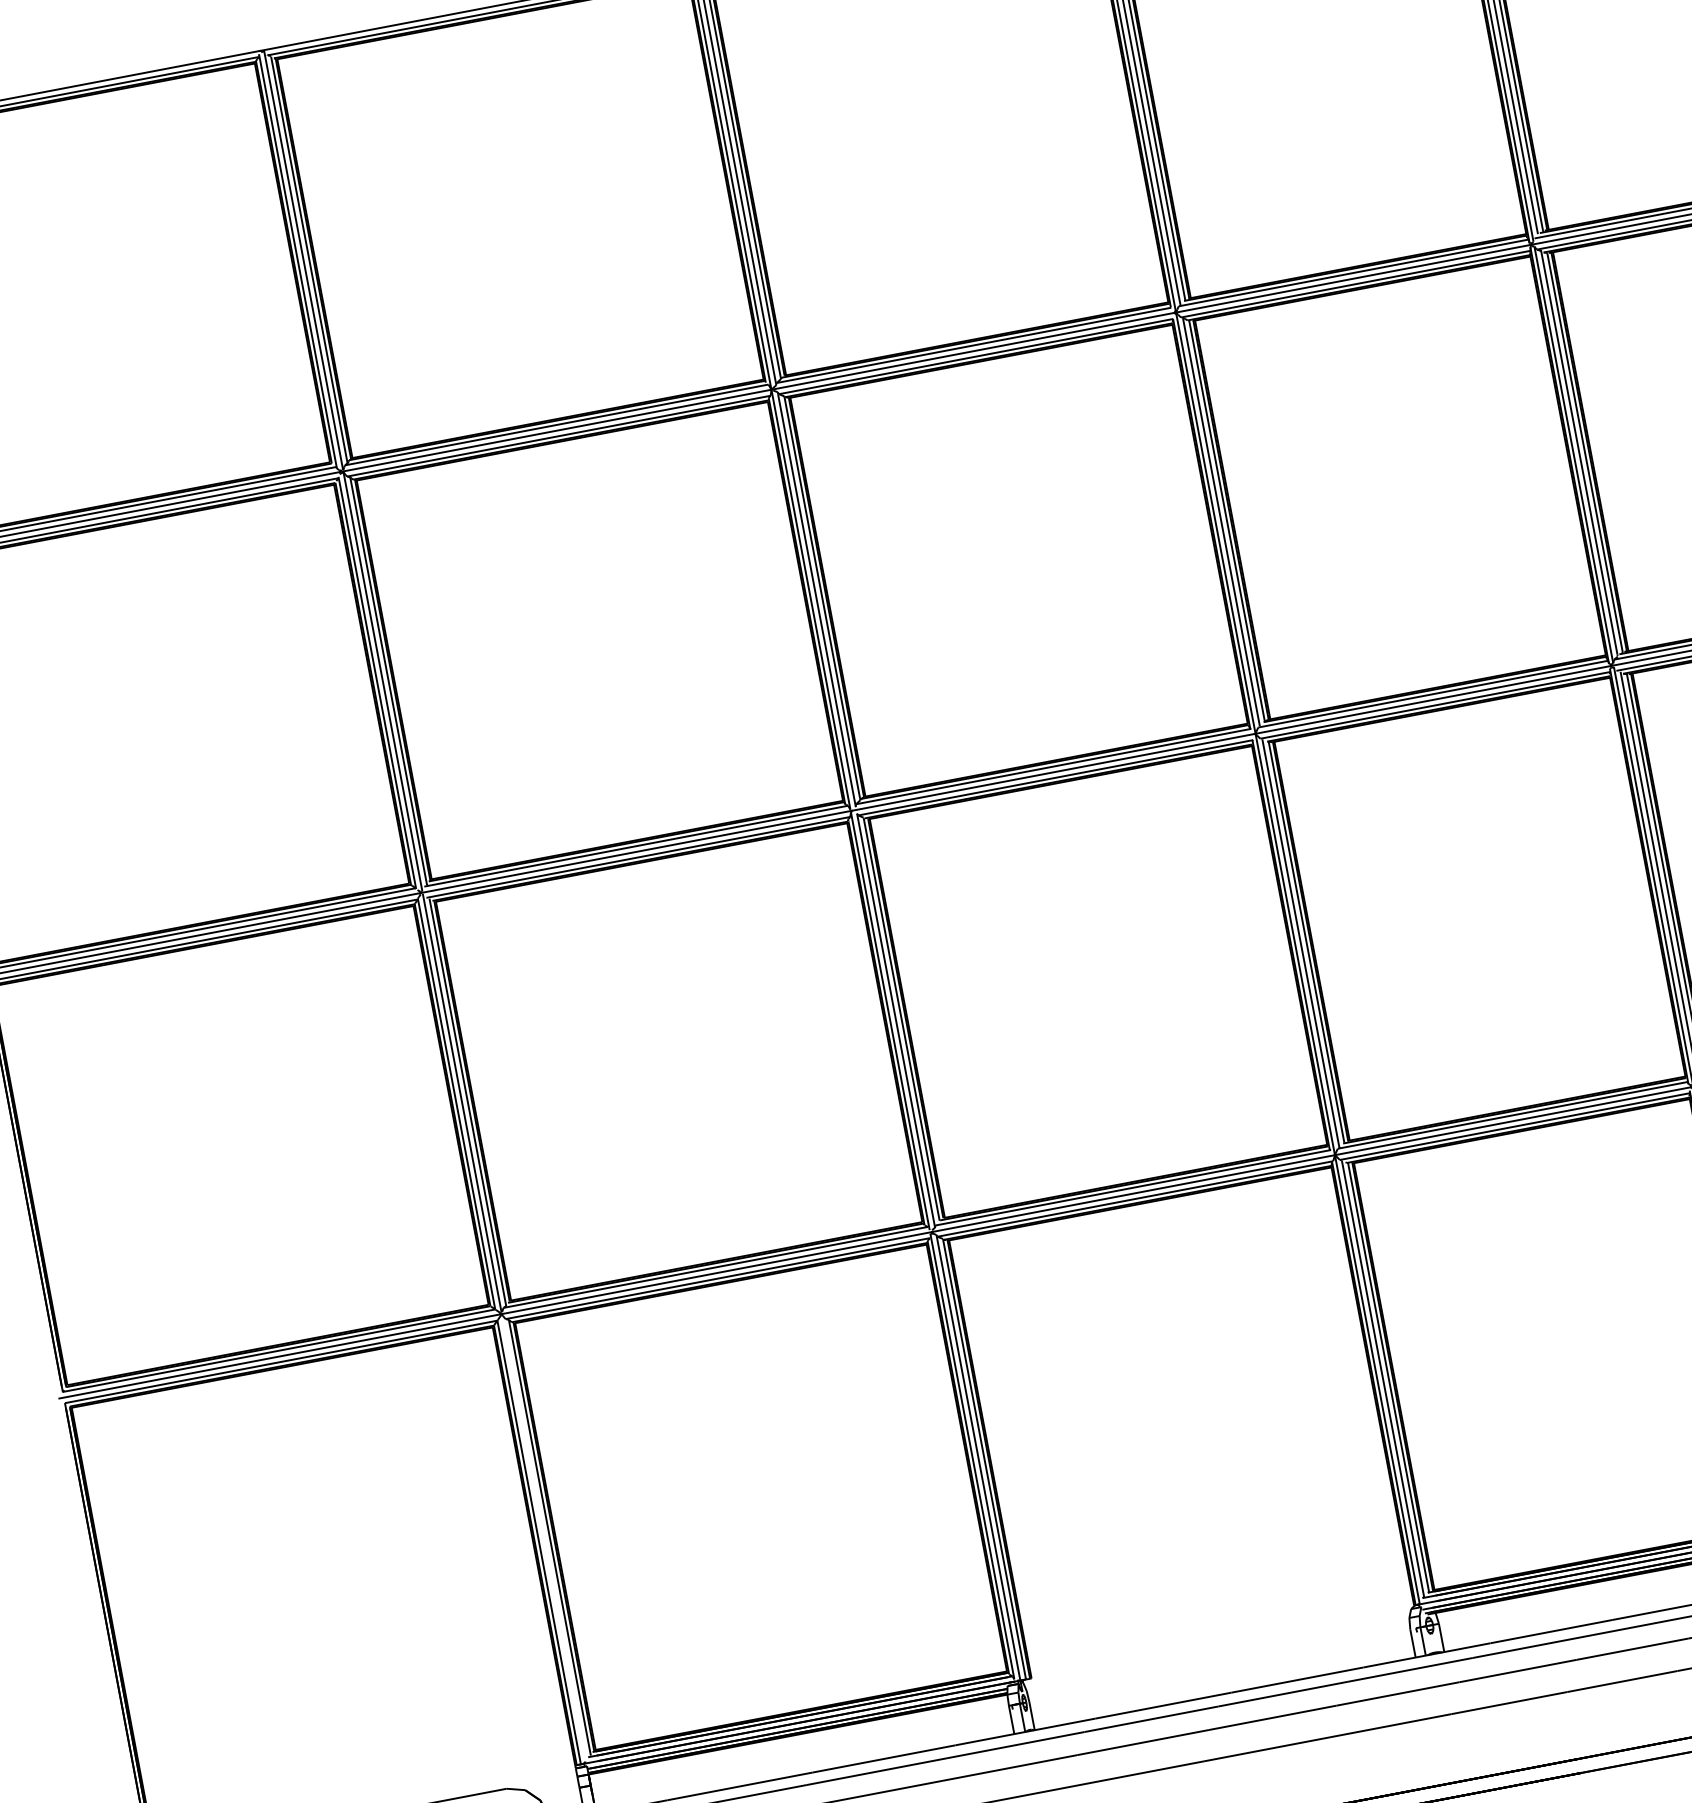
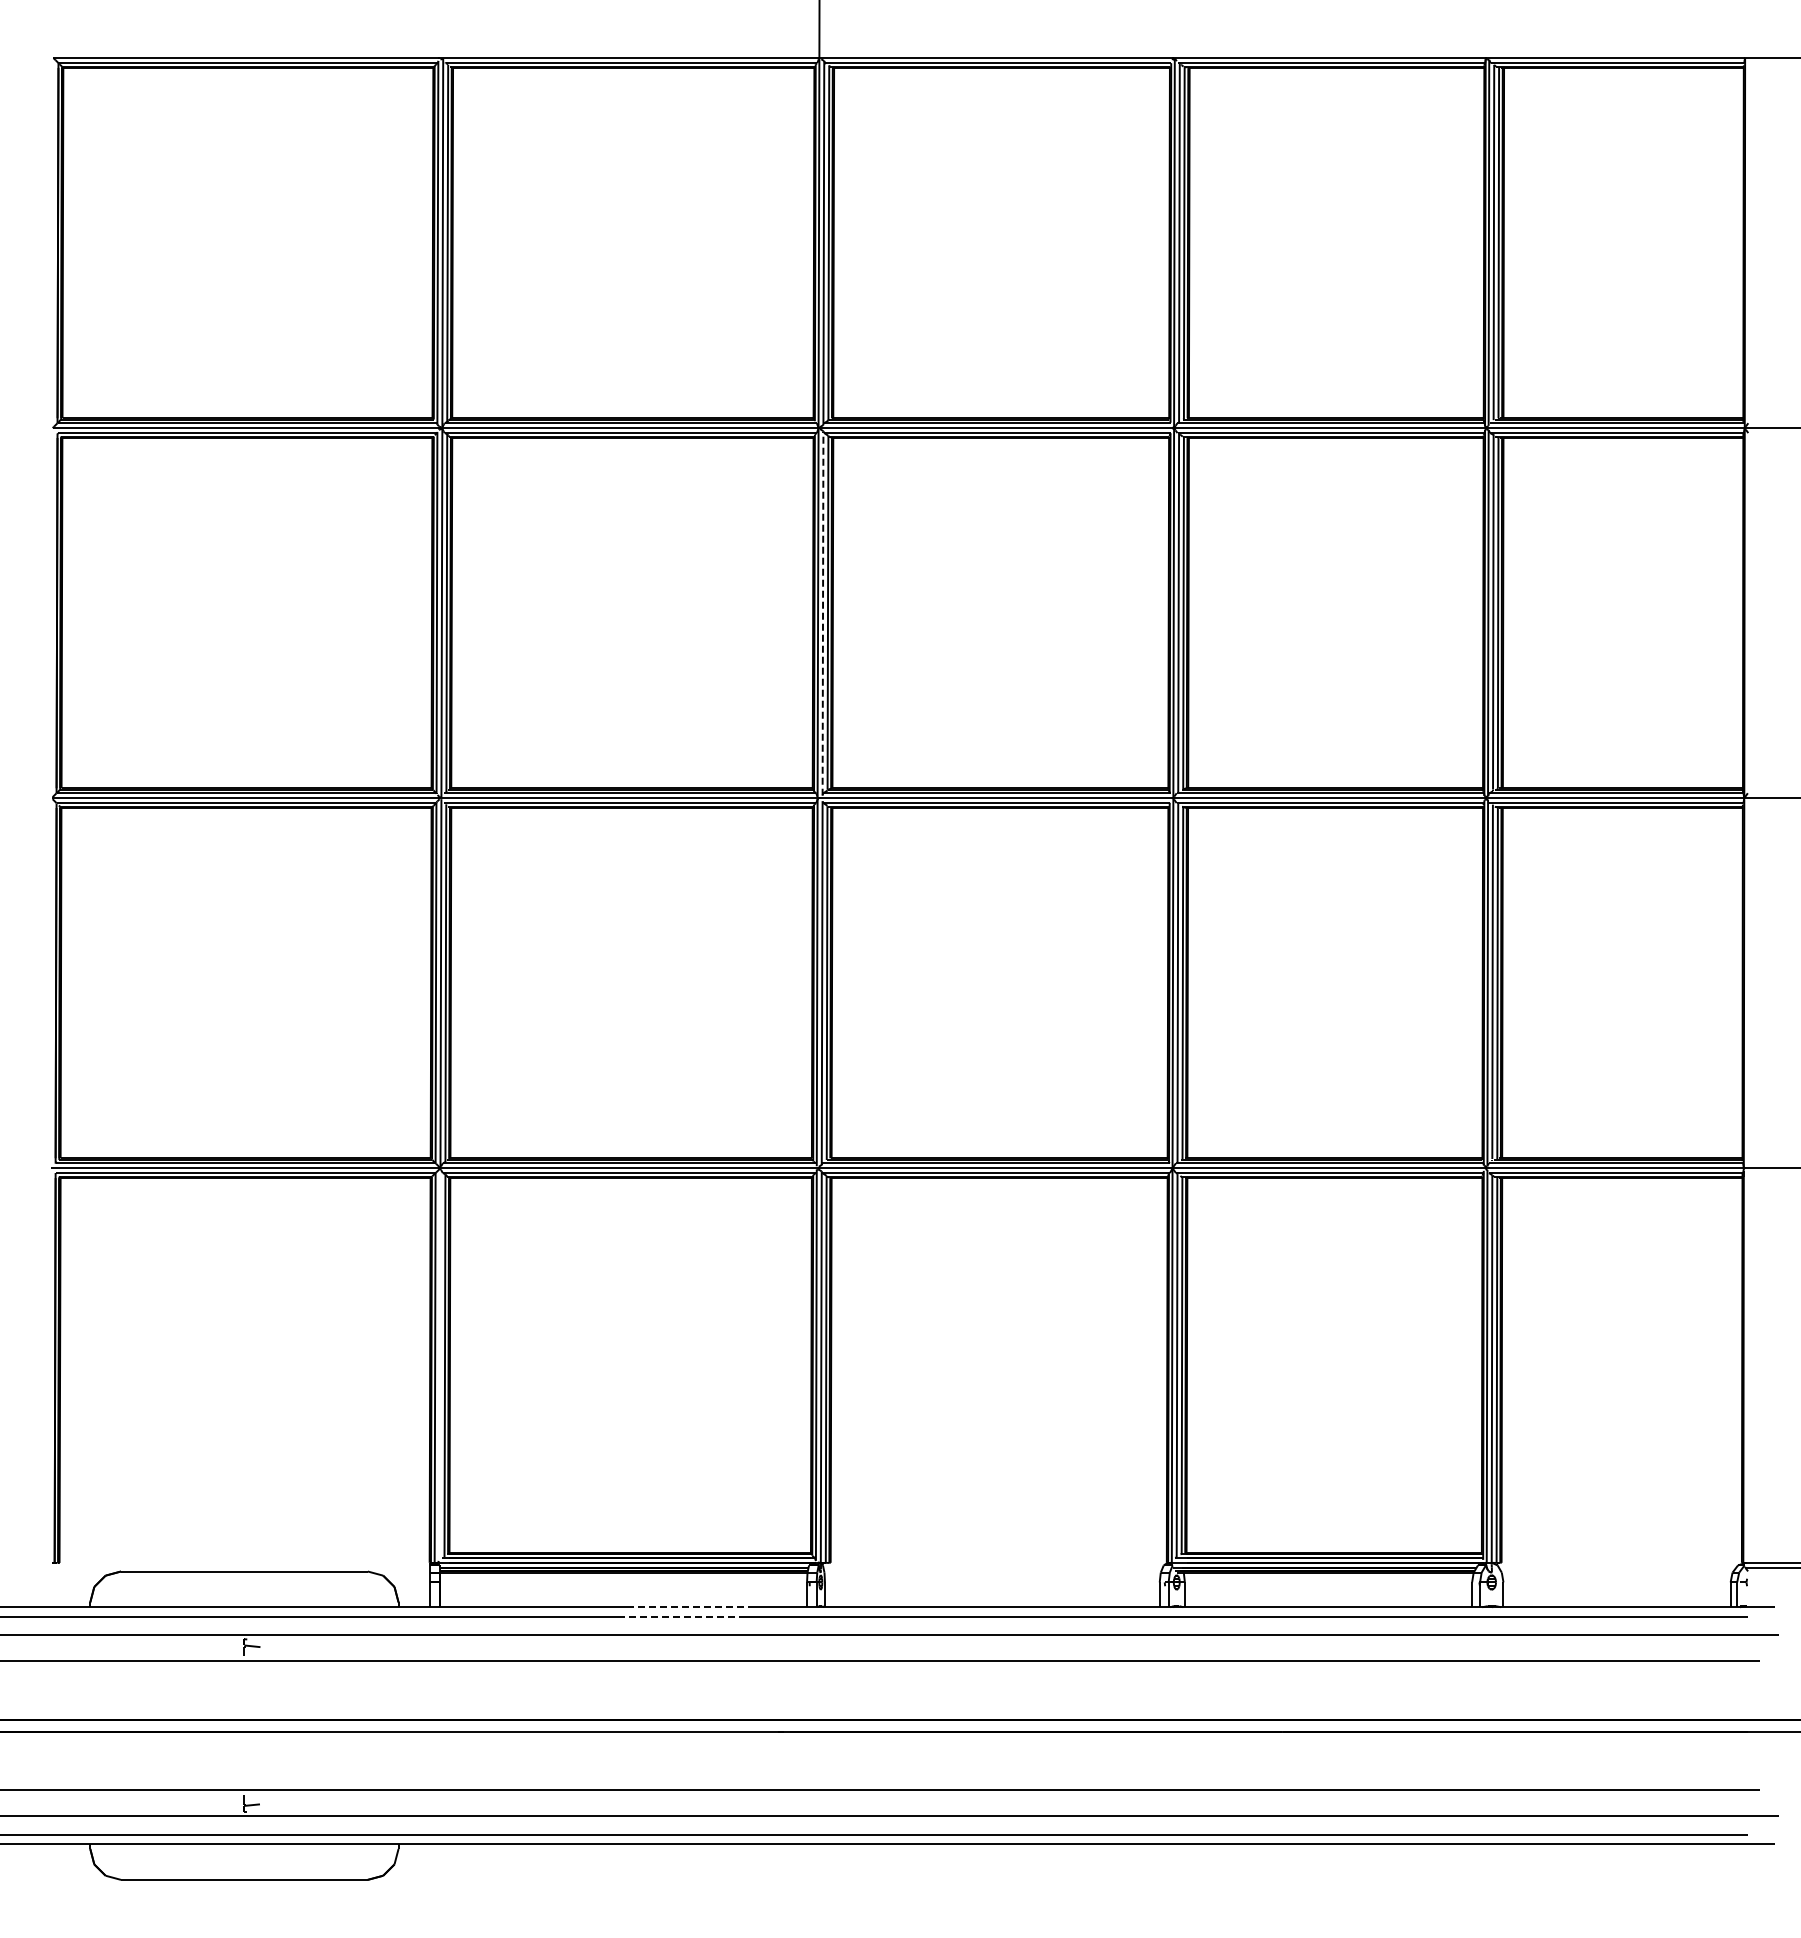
line: (817, 599) -> (823, 613), solid -> dashed
line: (884, 1759) -> (692, 1607), solid -> dashed
line: (876, 1771) -> (684, 1616), solid -> dashed

